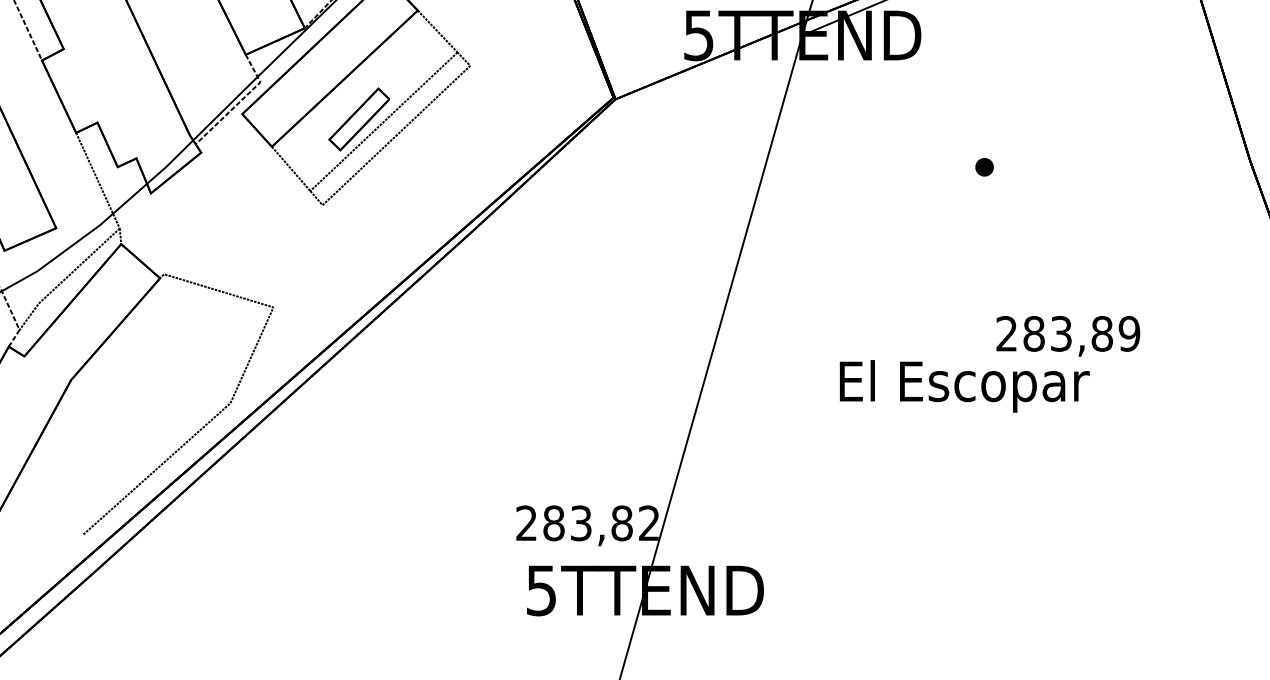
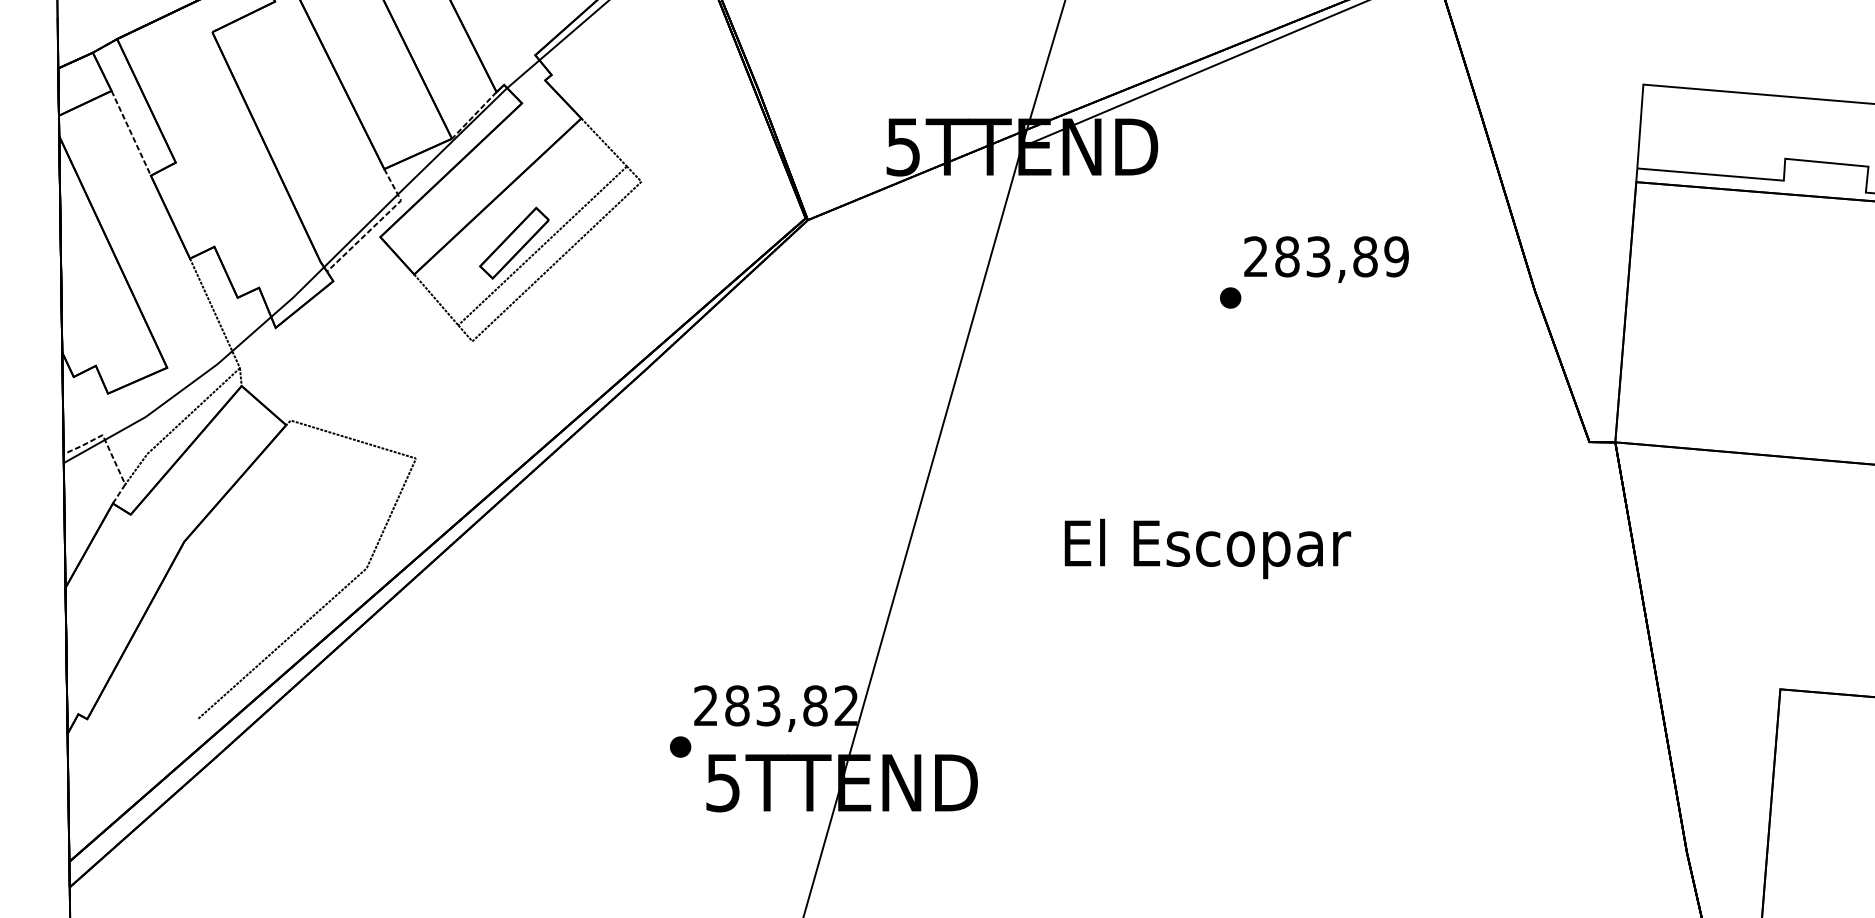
text: (1068, 336) -> (1326, 259), moved
part: (504, 558) -> (680, 746), added

